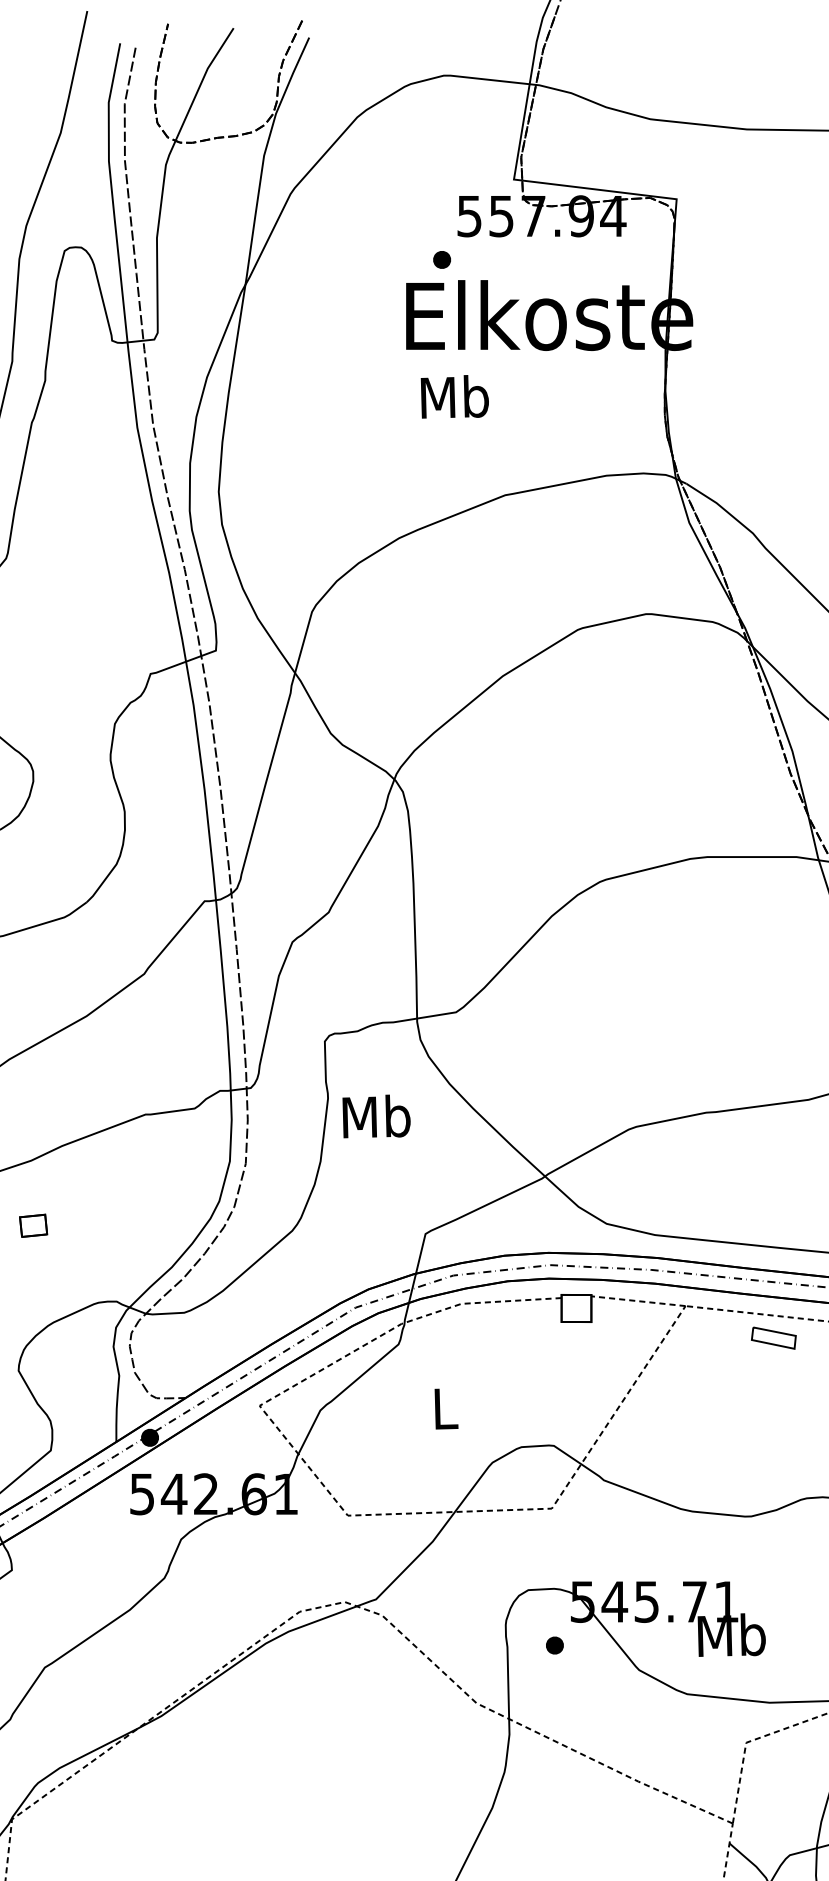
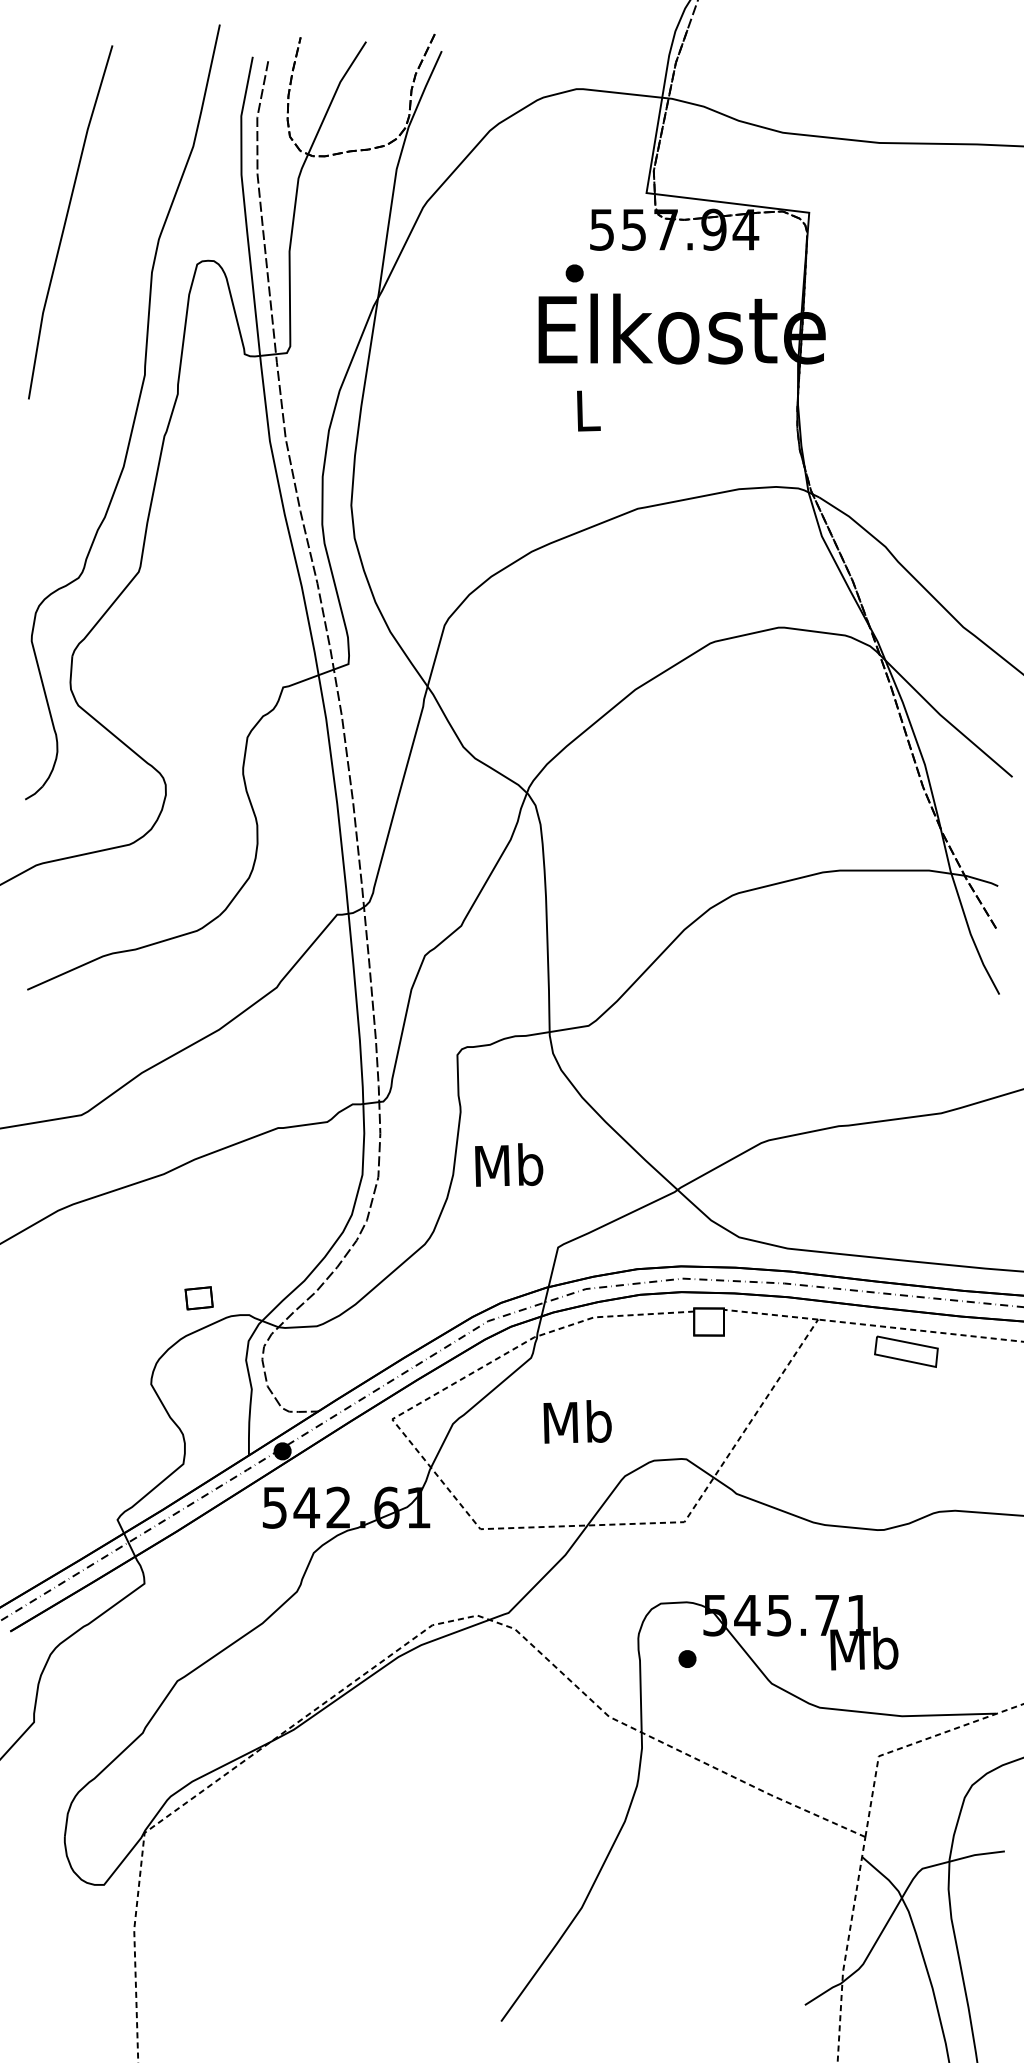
text: (454, 396) -> (587, 410), Mb -> L
text: (376, 1115) -> (509, 1164), moved
part: (32, 1225) -> (198, 1298), moved
part: (773, 1337) -> (906, 1351), size x1.43
text: (444, 1407) -> (577, 1421), L -> Mb

